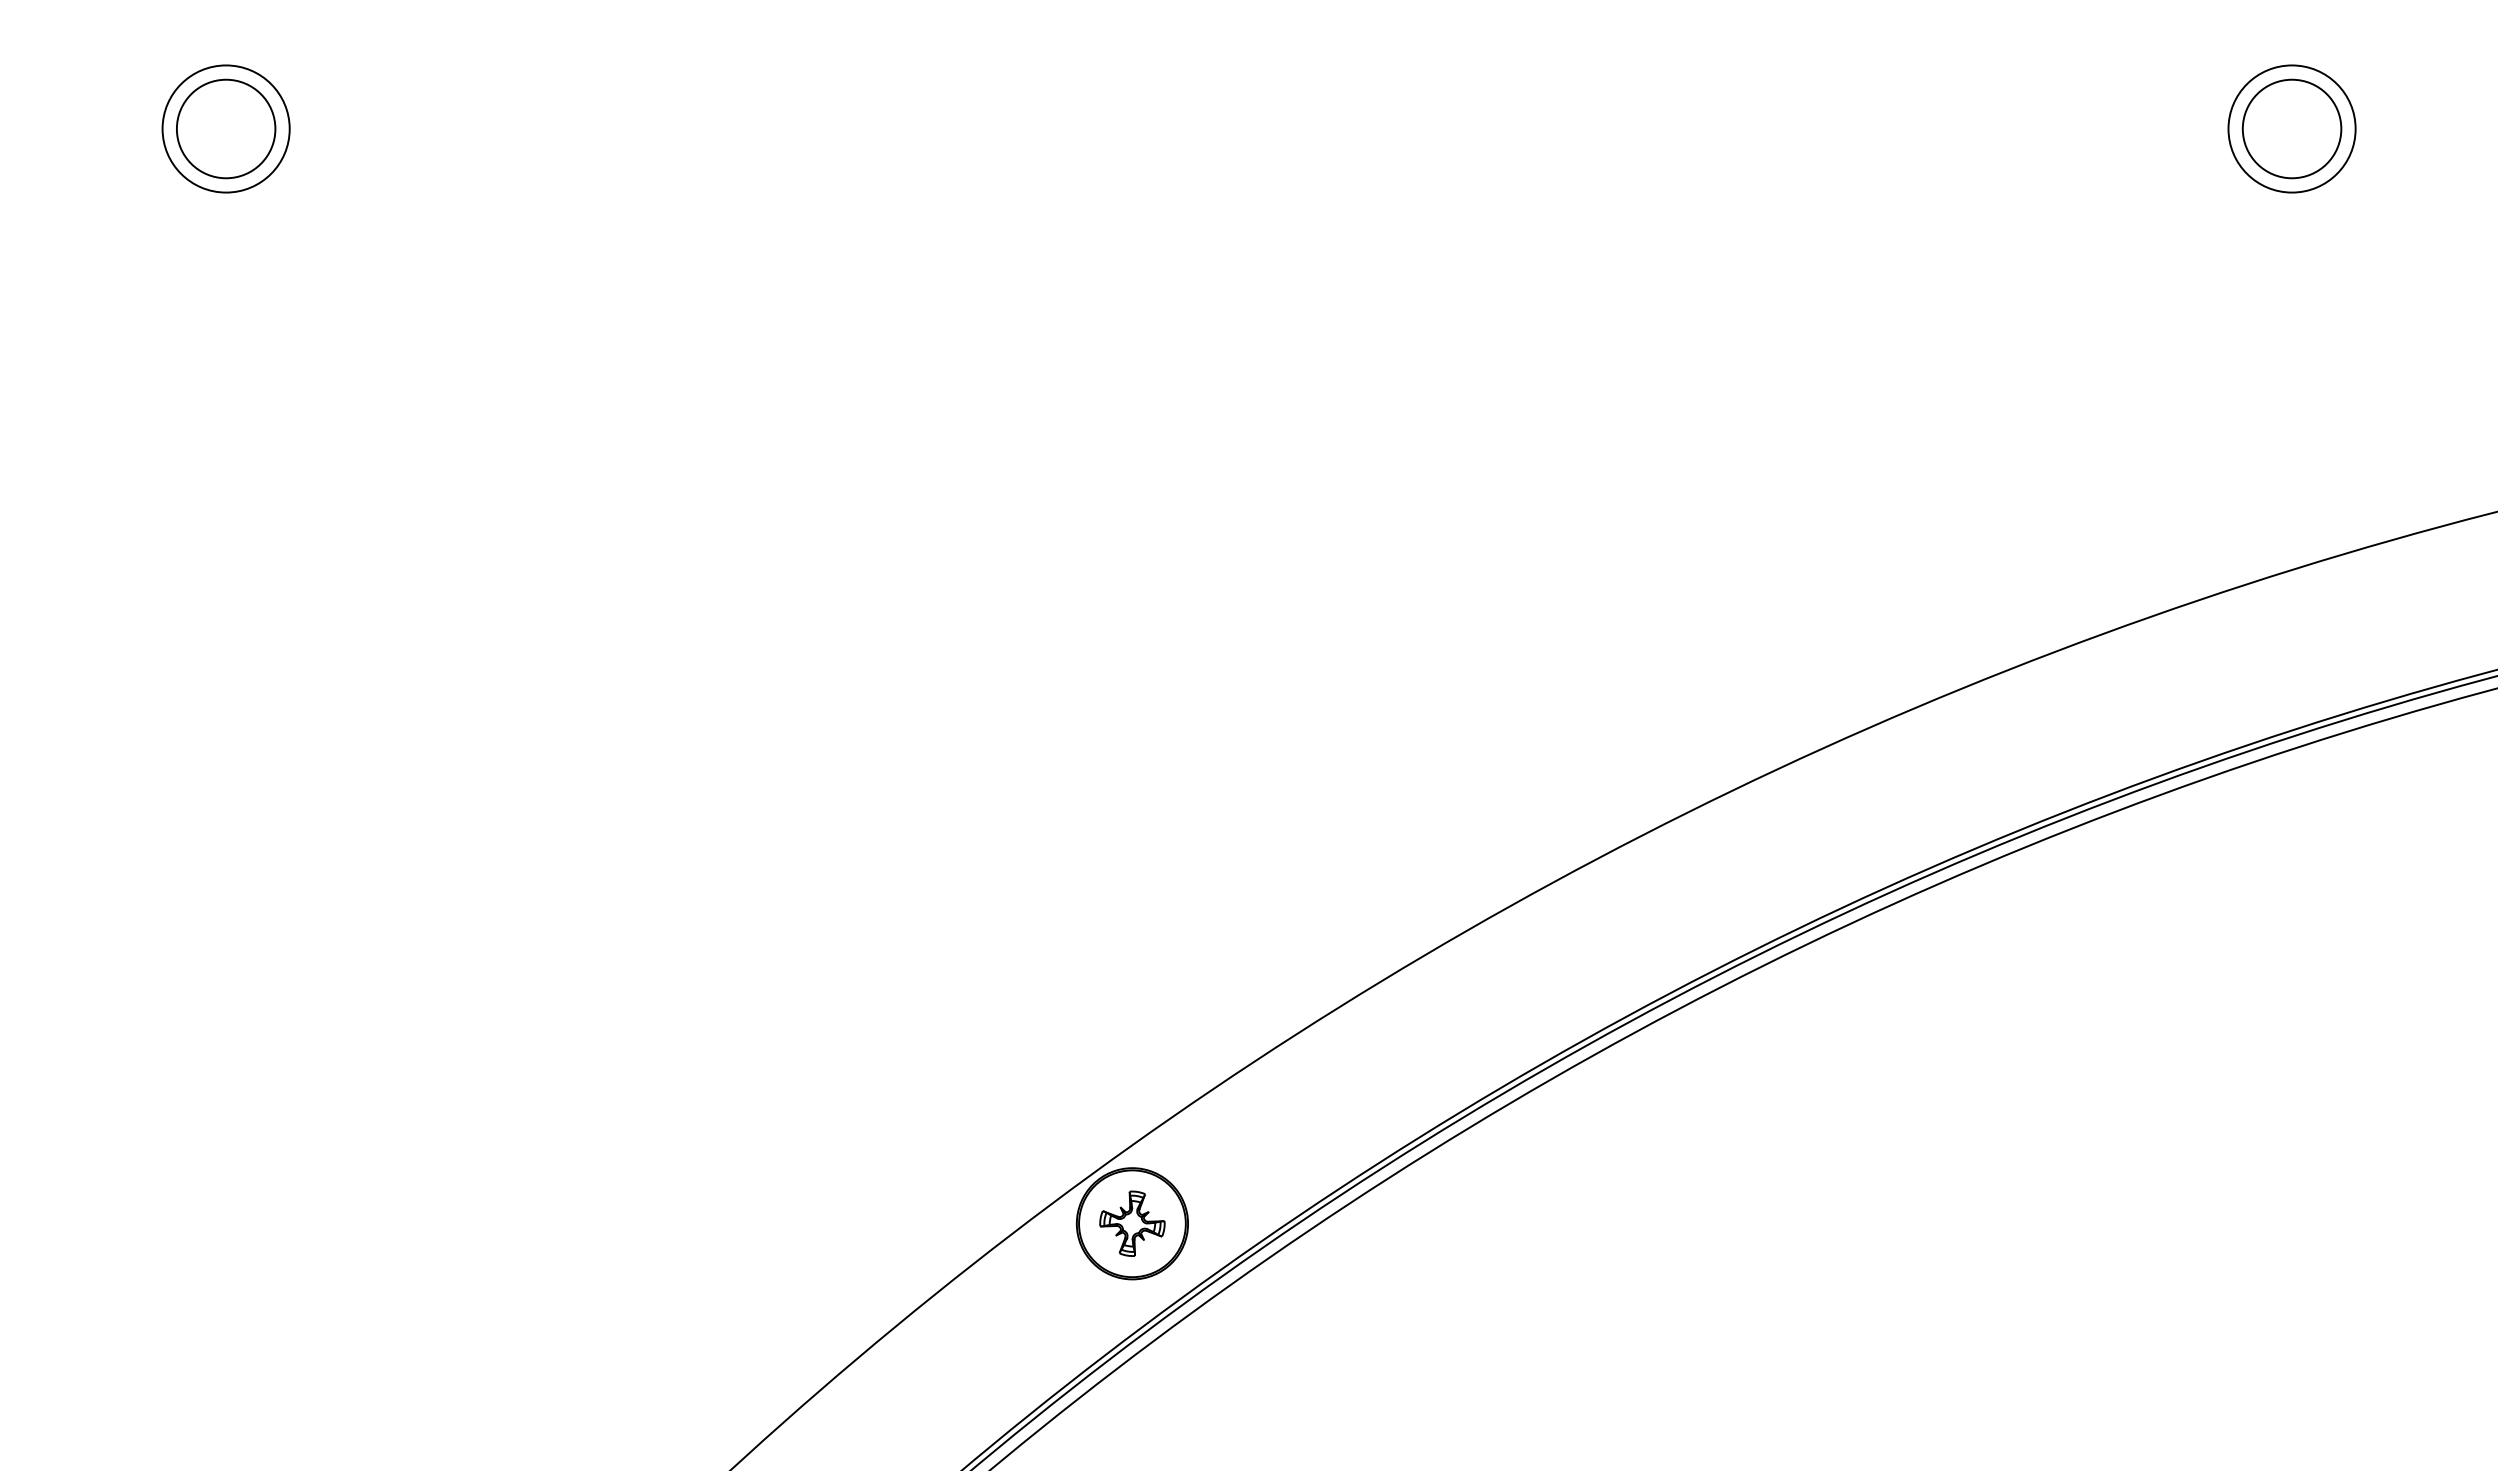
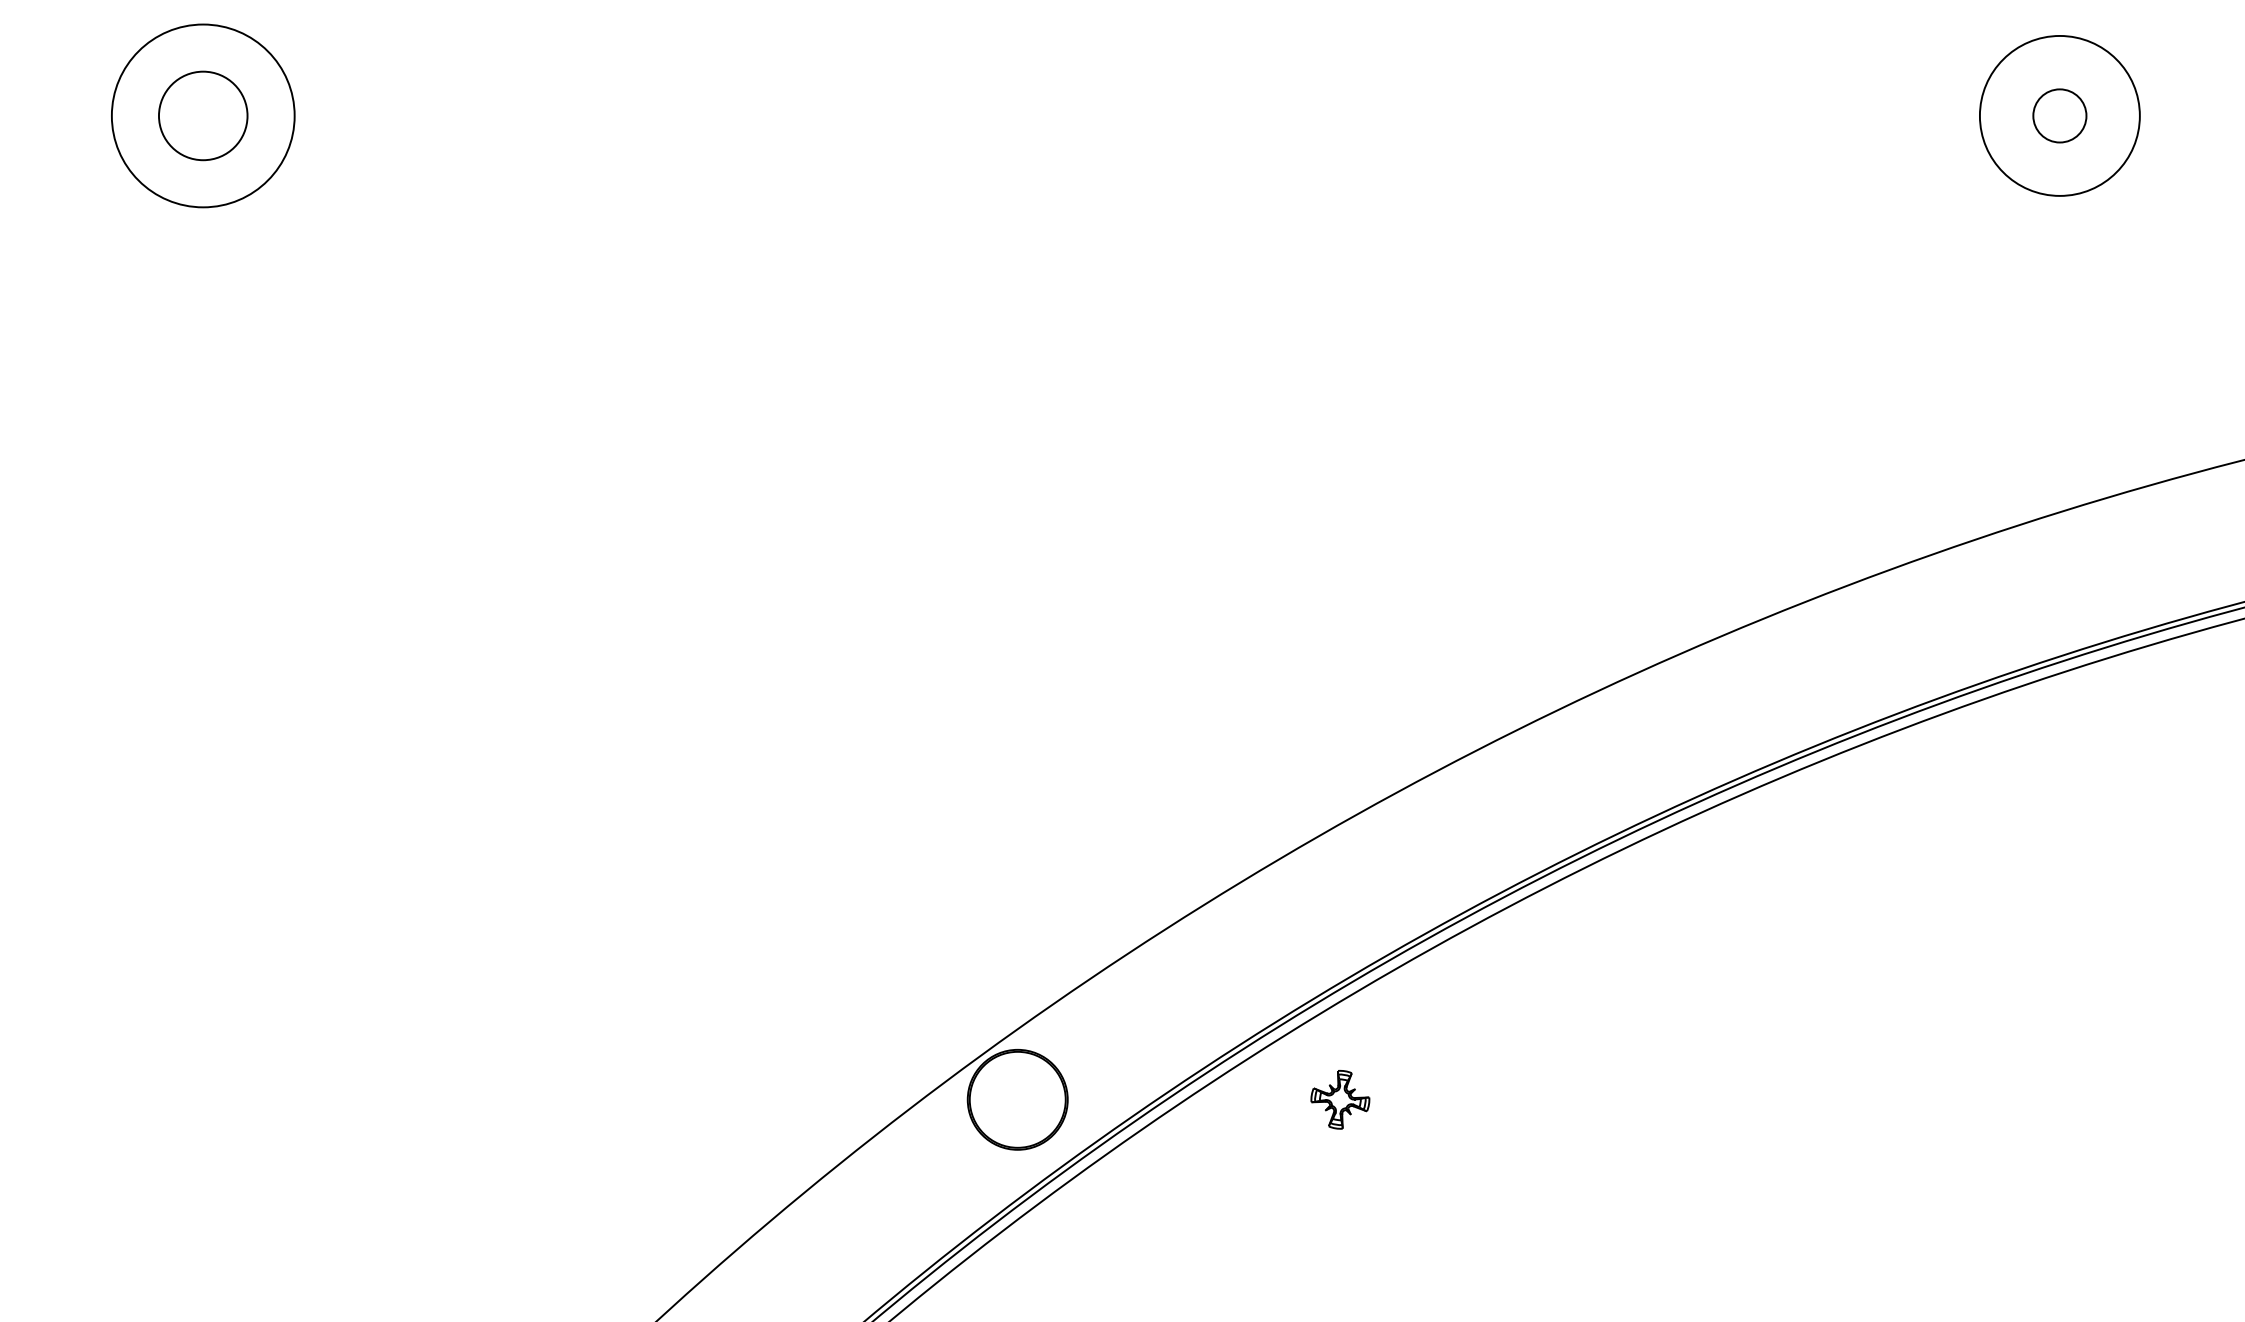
circle: (225, 128) -> (202, 115), size x1.6
circle: (2291, 128) -> (2059, 115), size x0.6
circle: (2291, 128) -> (2059, 115), size x1.4
part: (1132, 1223) -> (1340, 1099), moved

